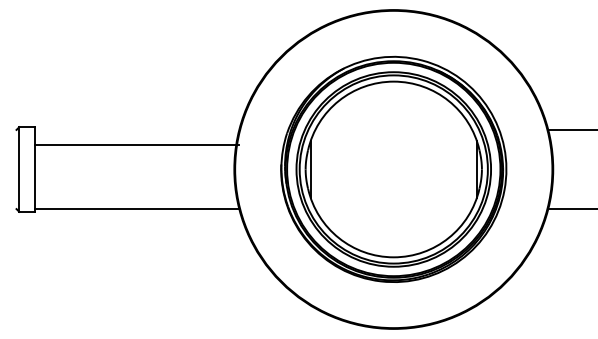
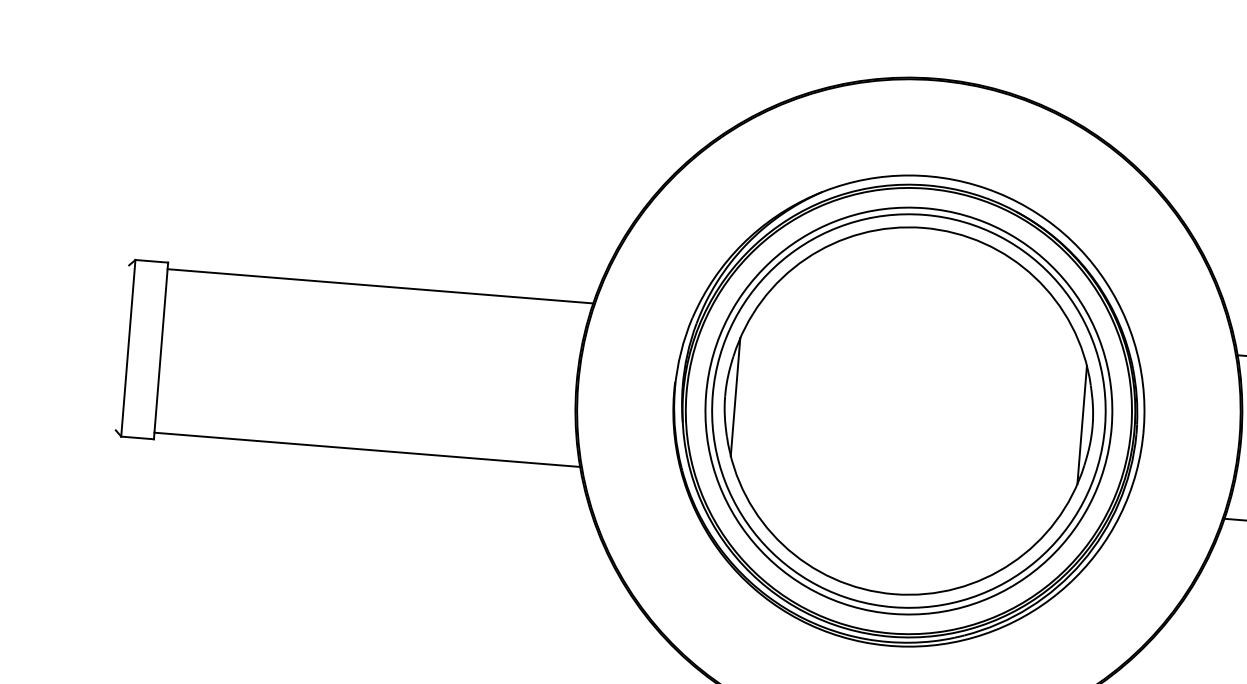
line: (137, 145) -> (381, 286), moved

